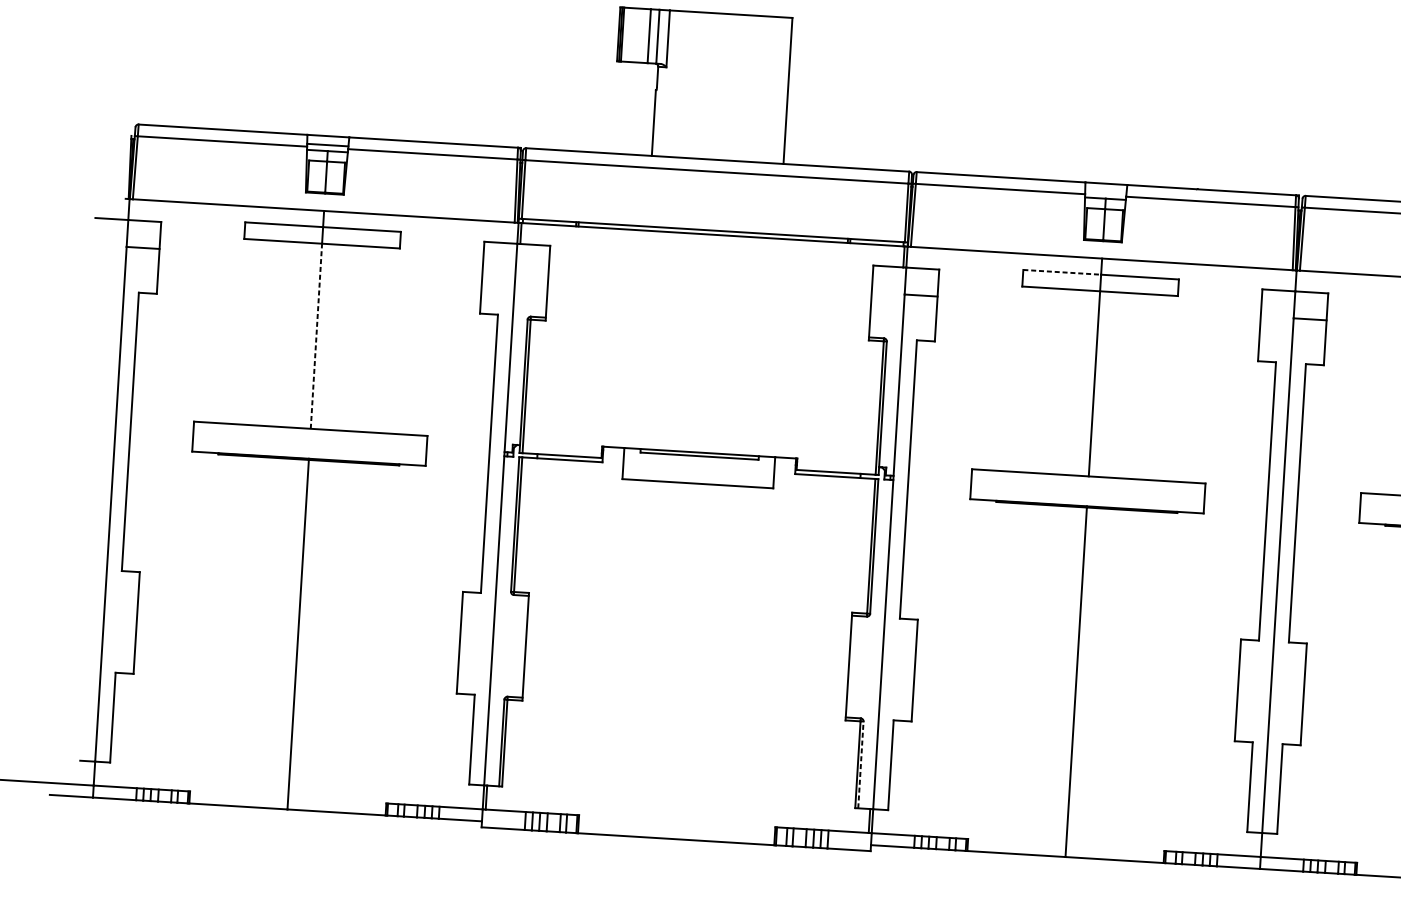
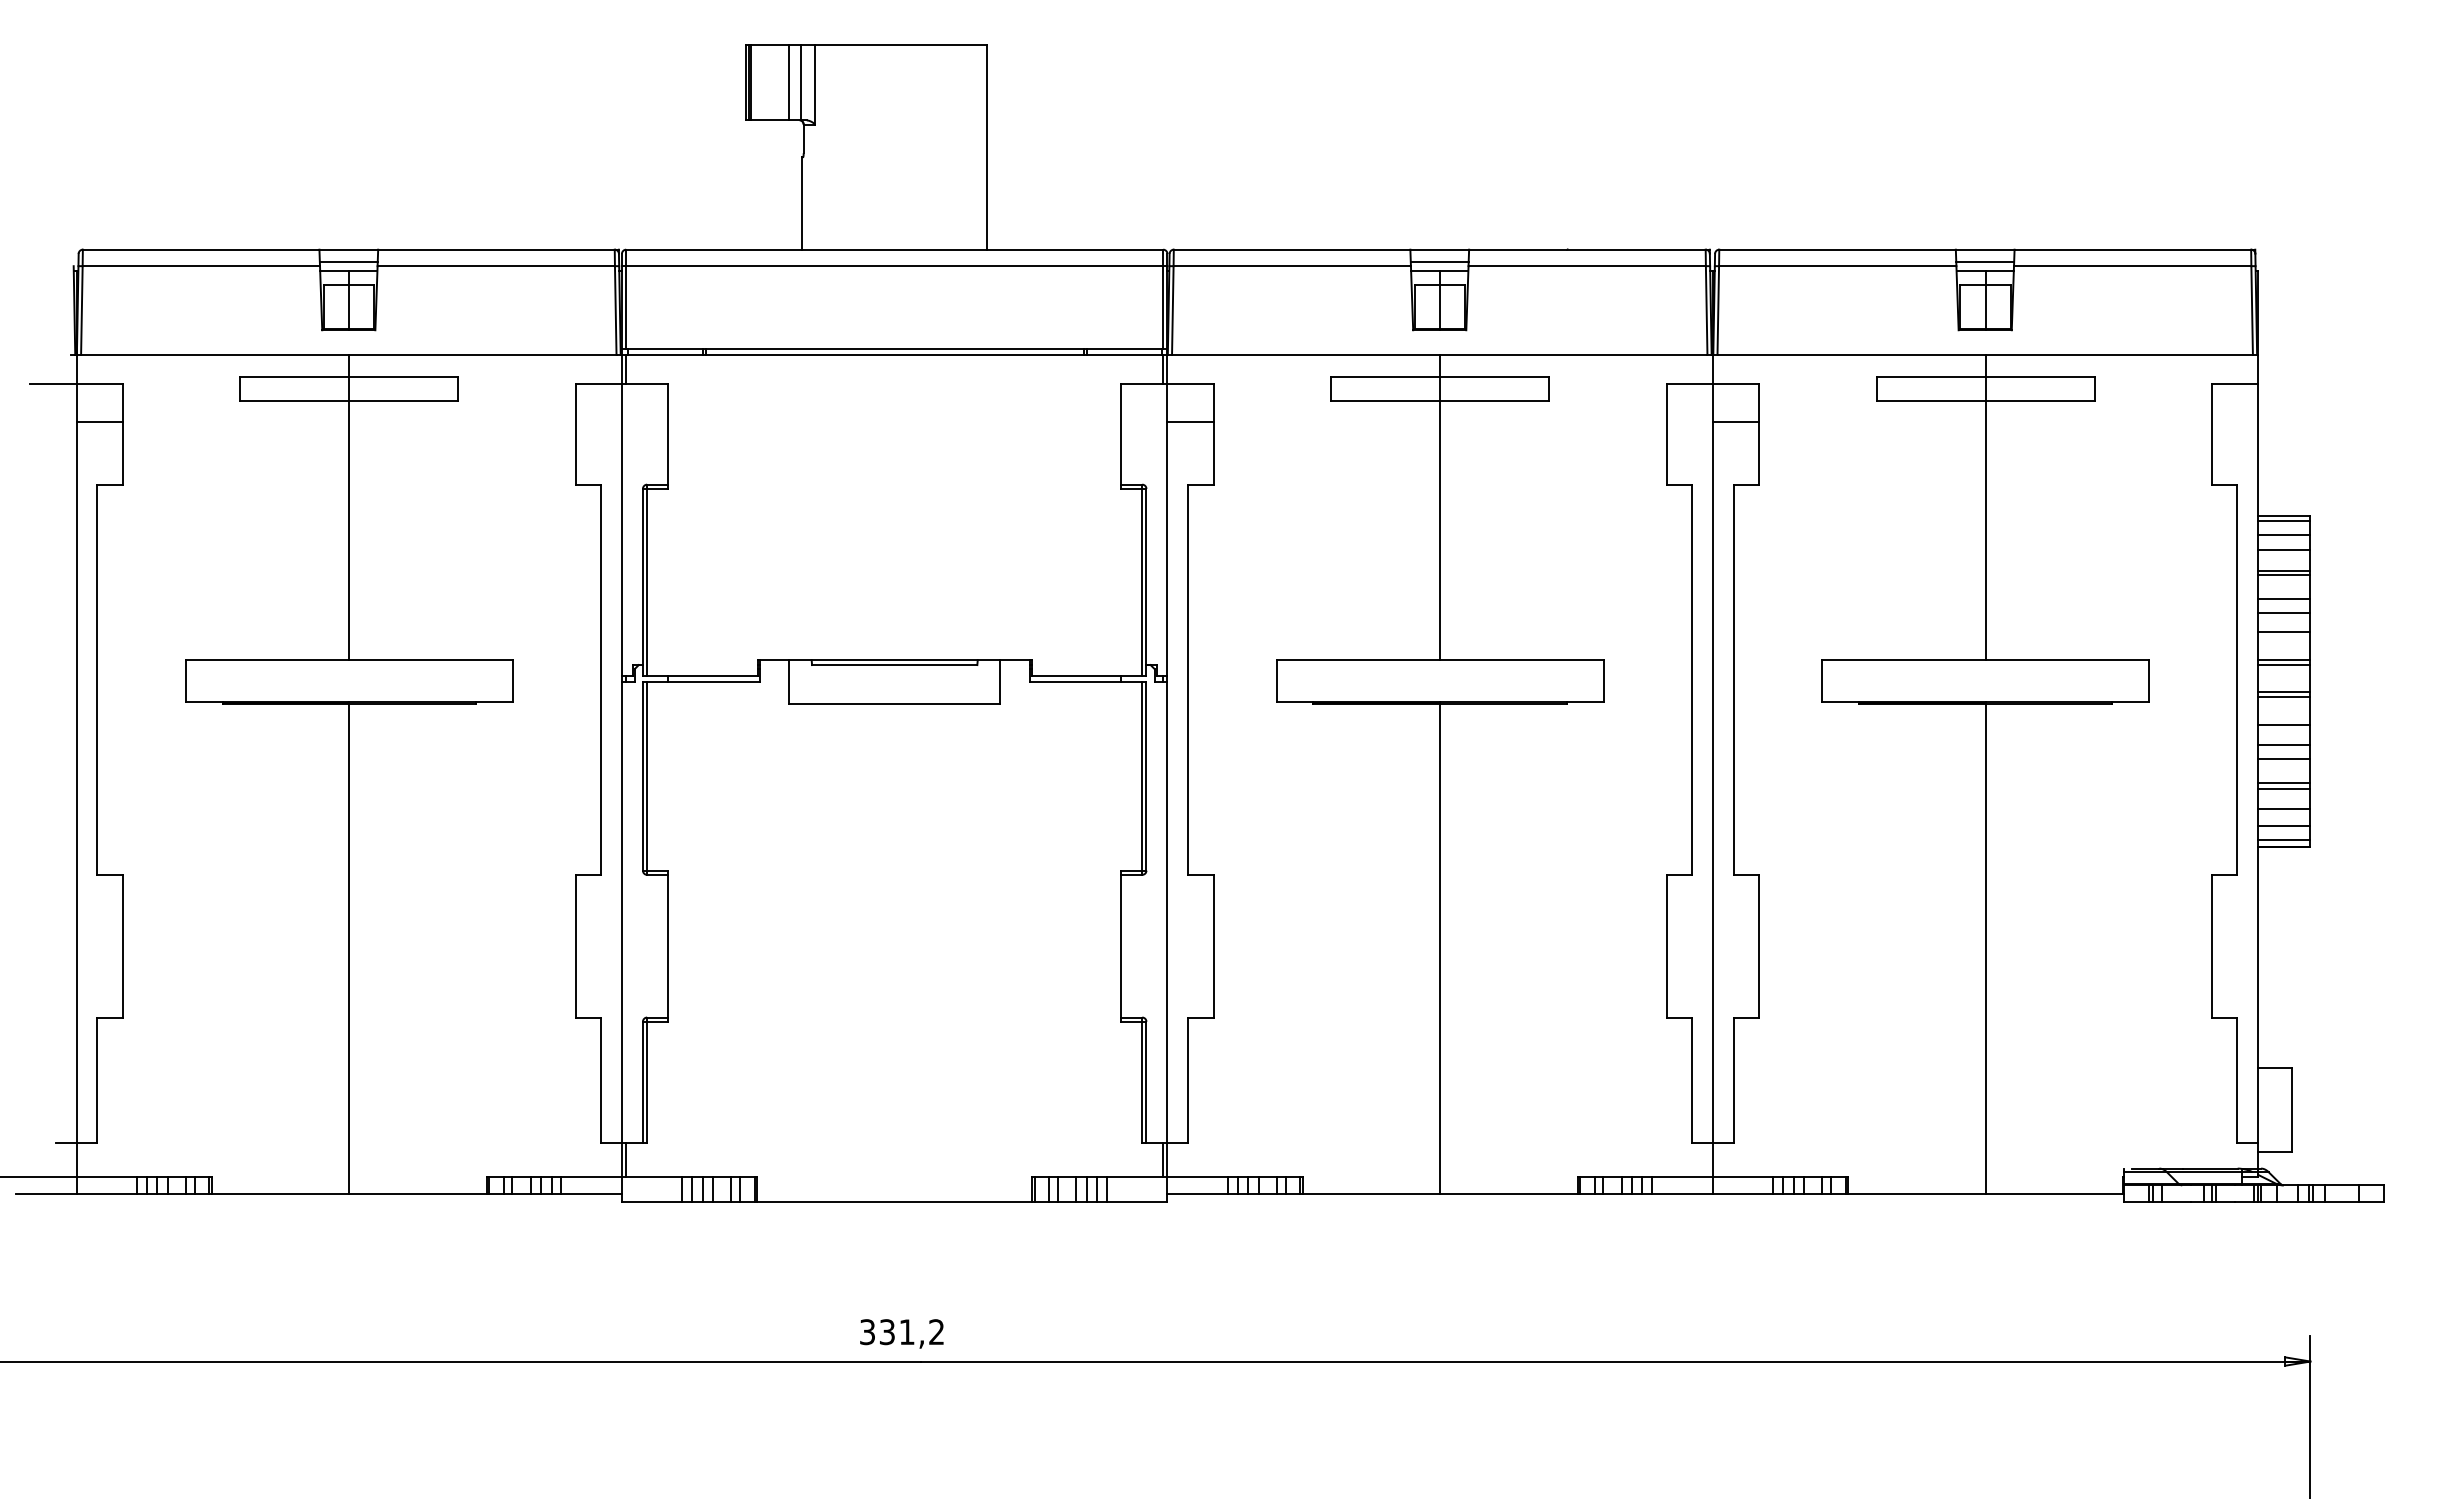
line: (1105, 192) -> (1439, 262), added
line: (1062, 272) -> (1385, 377), dashed -> solid
line: (316, 336) -> (349, 530), dashed -> solid
line: (860, 764) -> (1146, 1082), dashed -> solid

